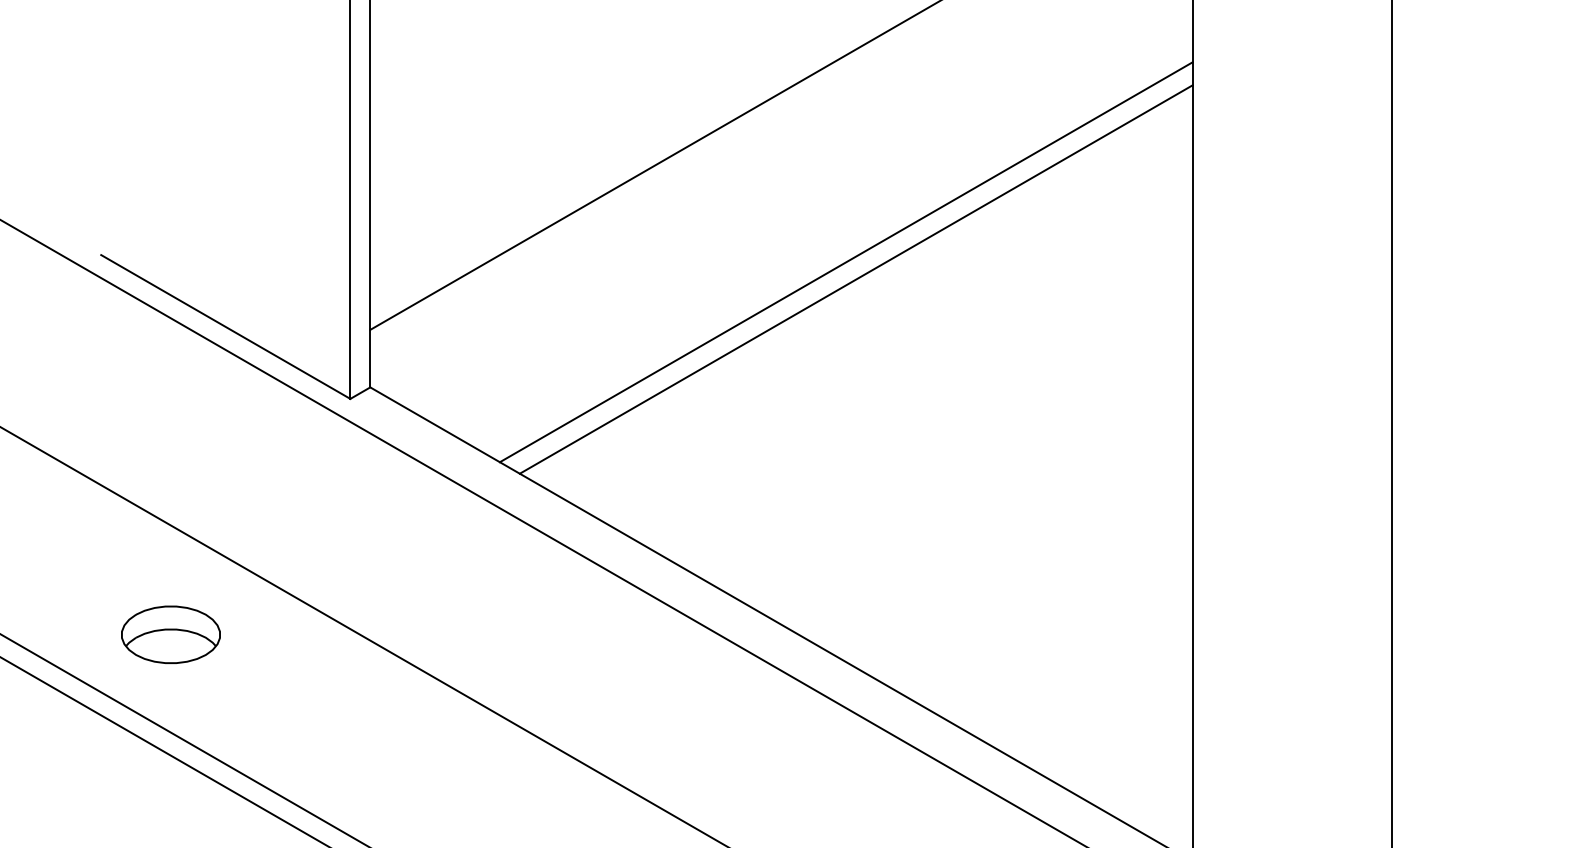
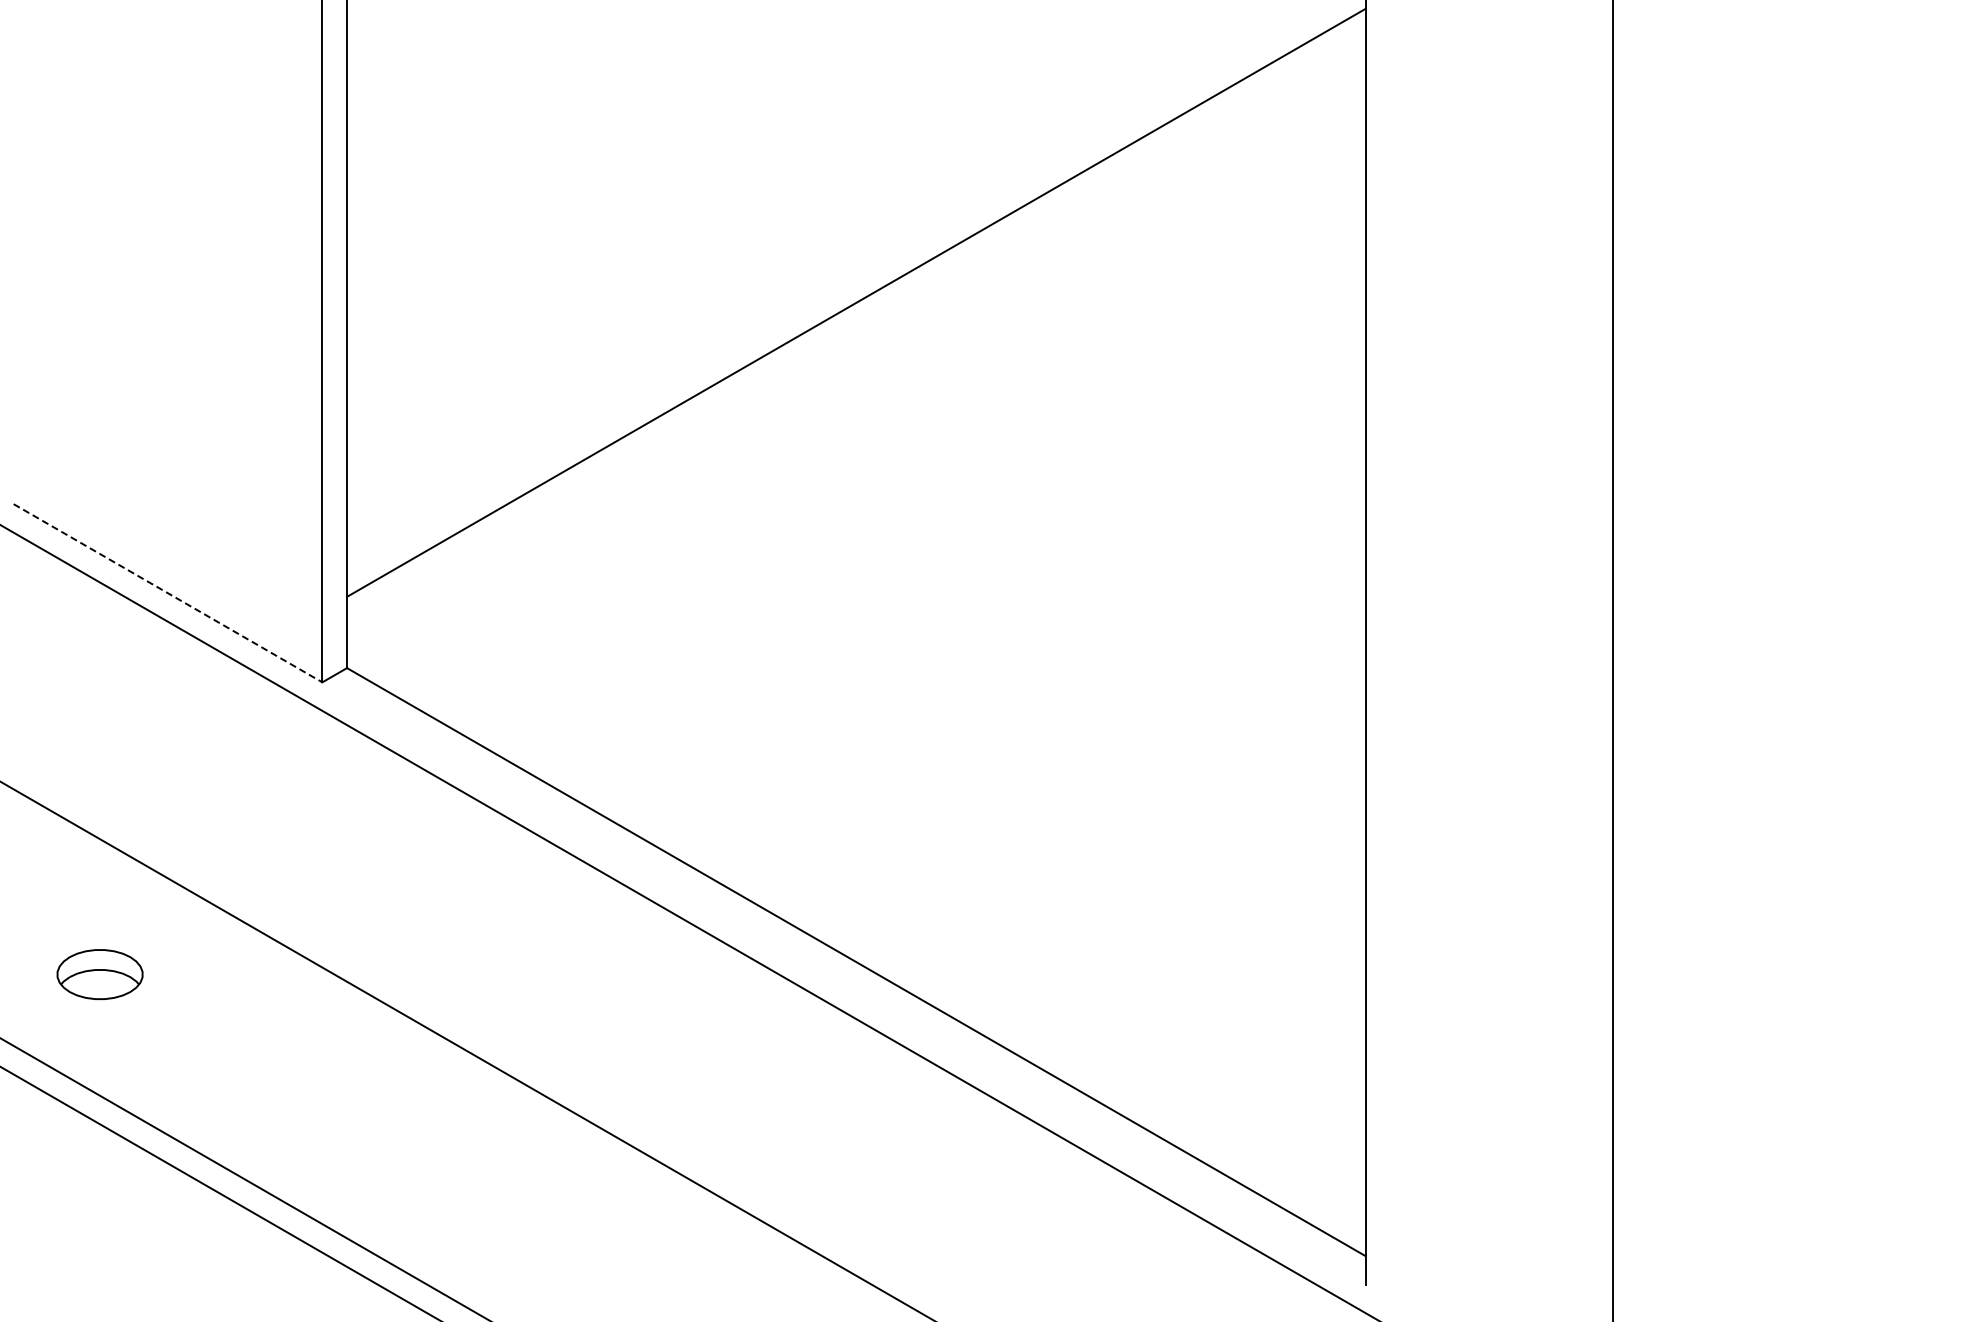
line: (846, 261) -> (936, 512), removed
line: (855, 279) -> (948, 534), removed
line: (226, 327) -> (168, 593), solid -> dashed
part: (170, 634) -> (99, 974), size x0.7

